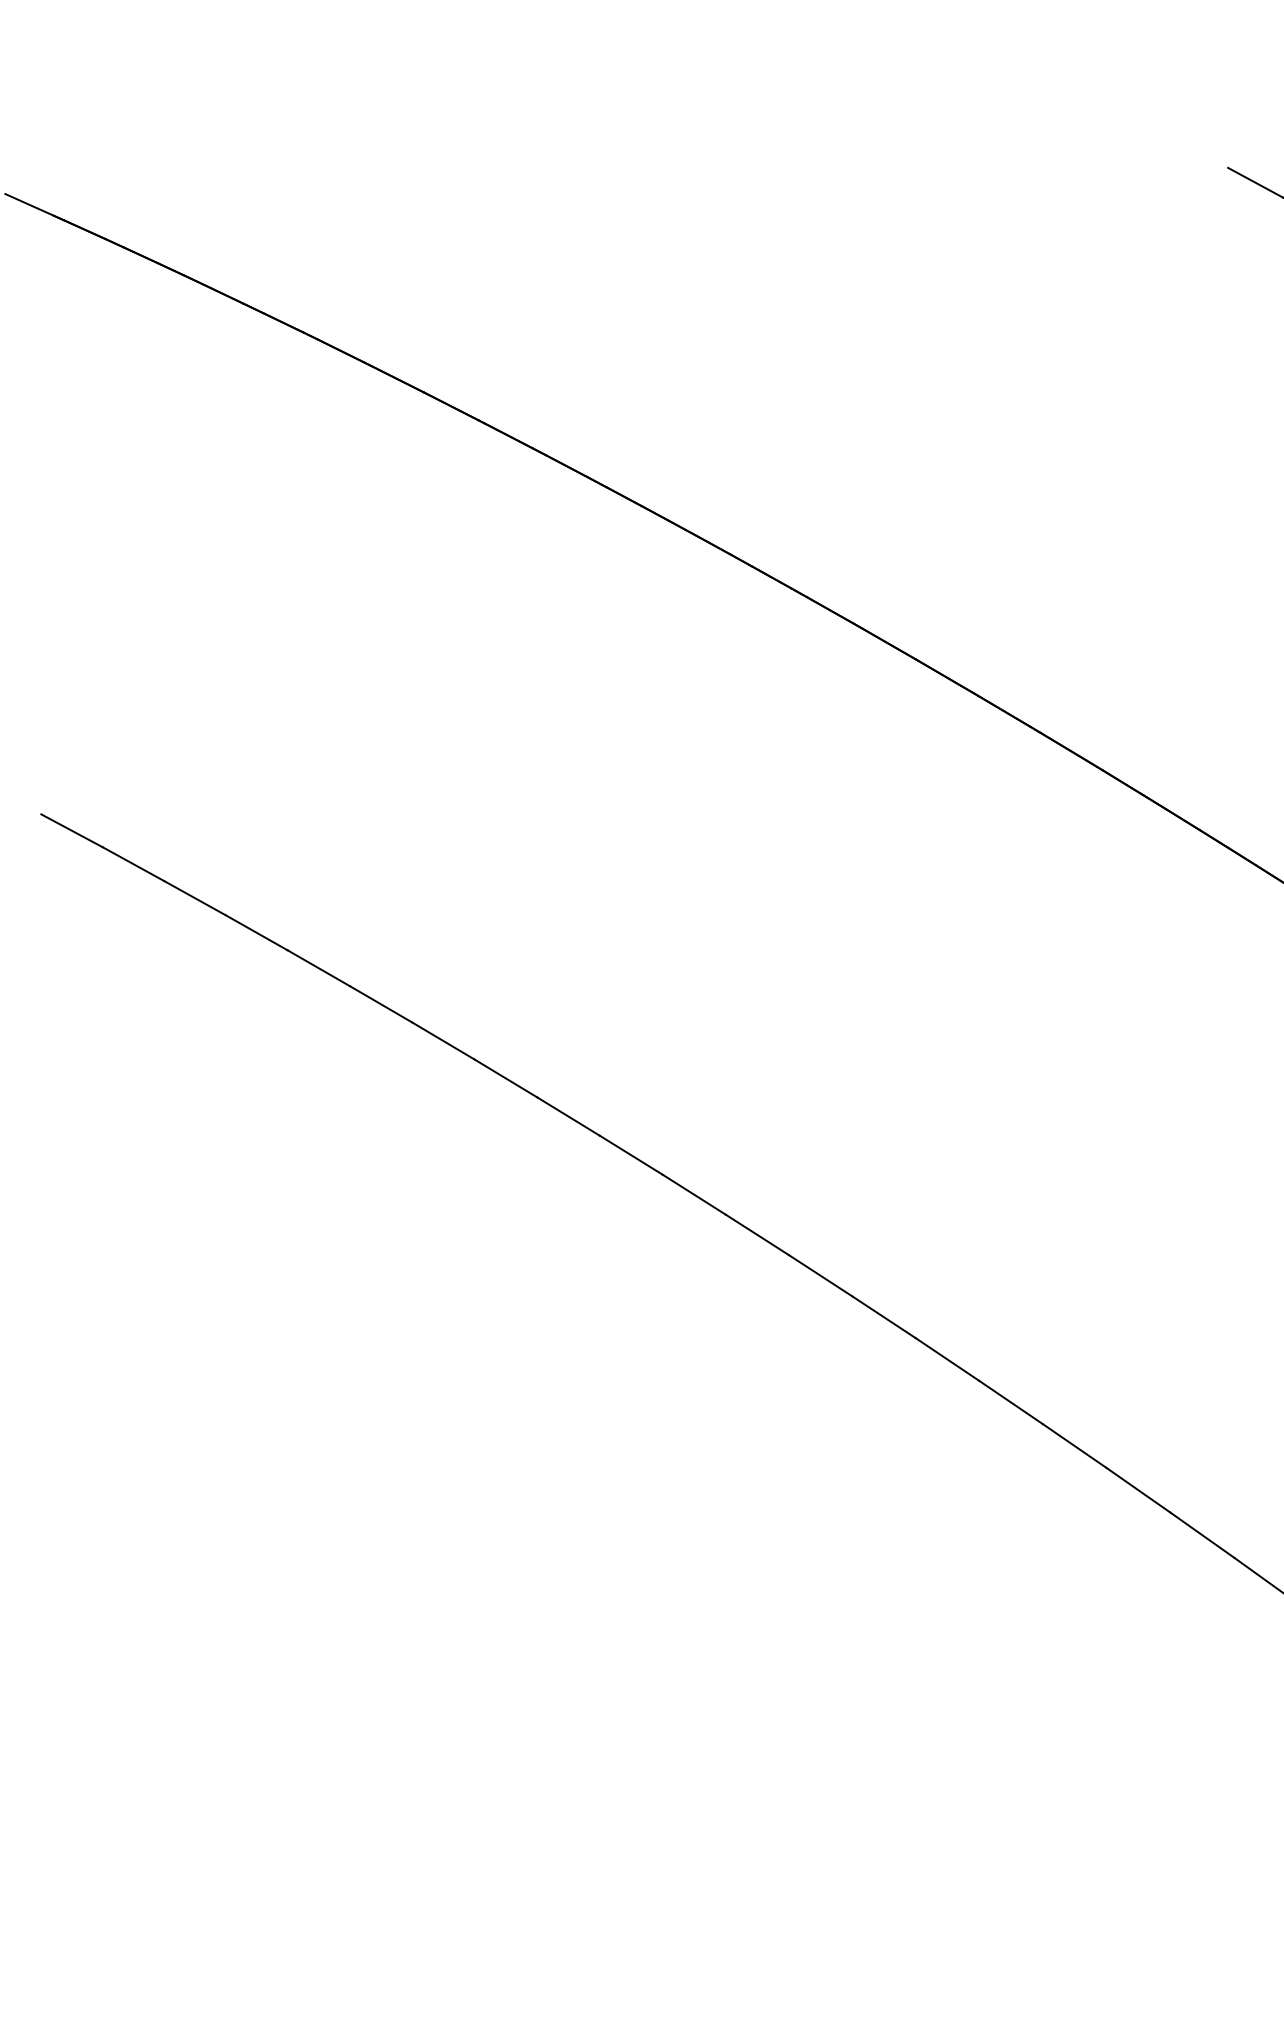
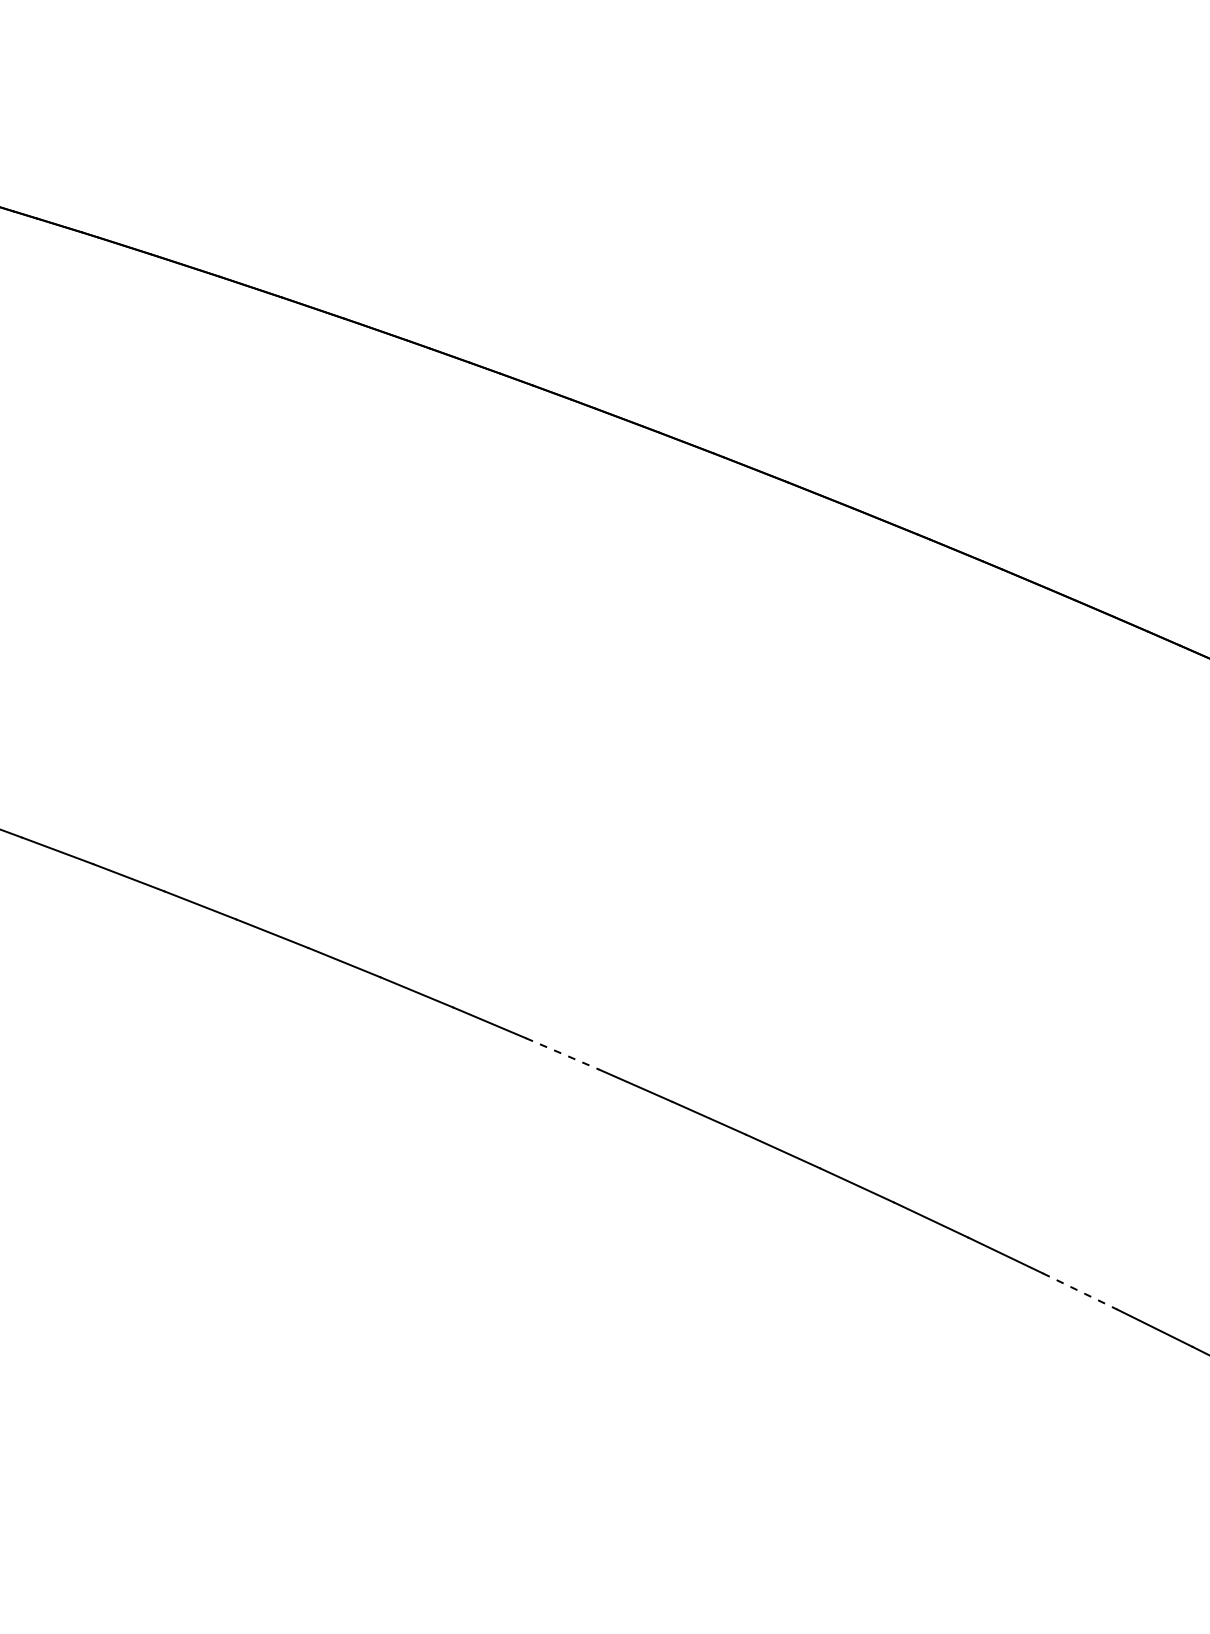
line: (631, 1155) -> (562, 1054), solid -> dashed
line: (1074, 1446) -> (1080, 1292), solid -> dashed

